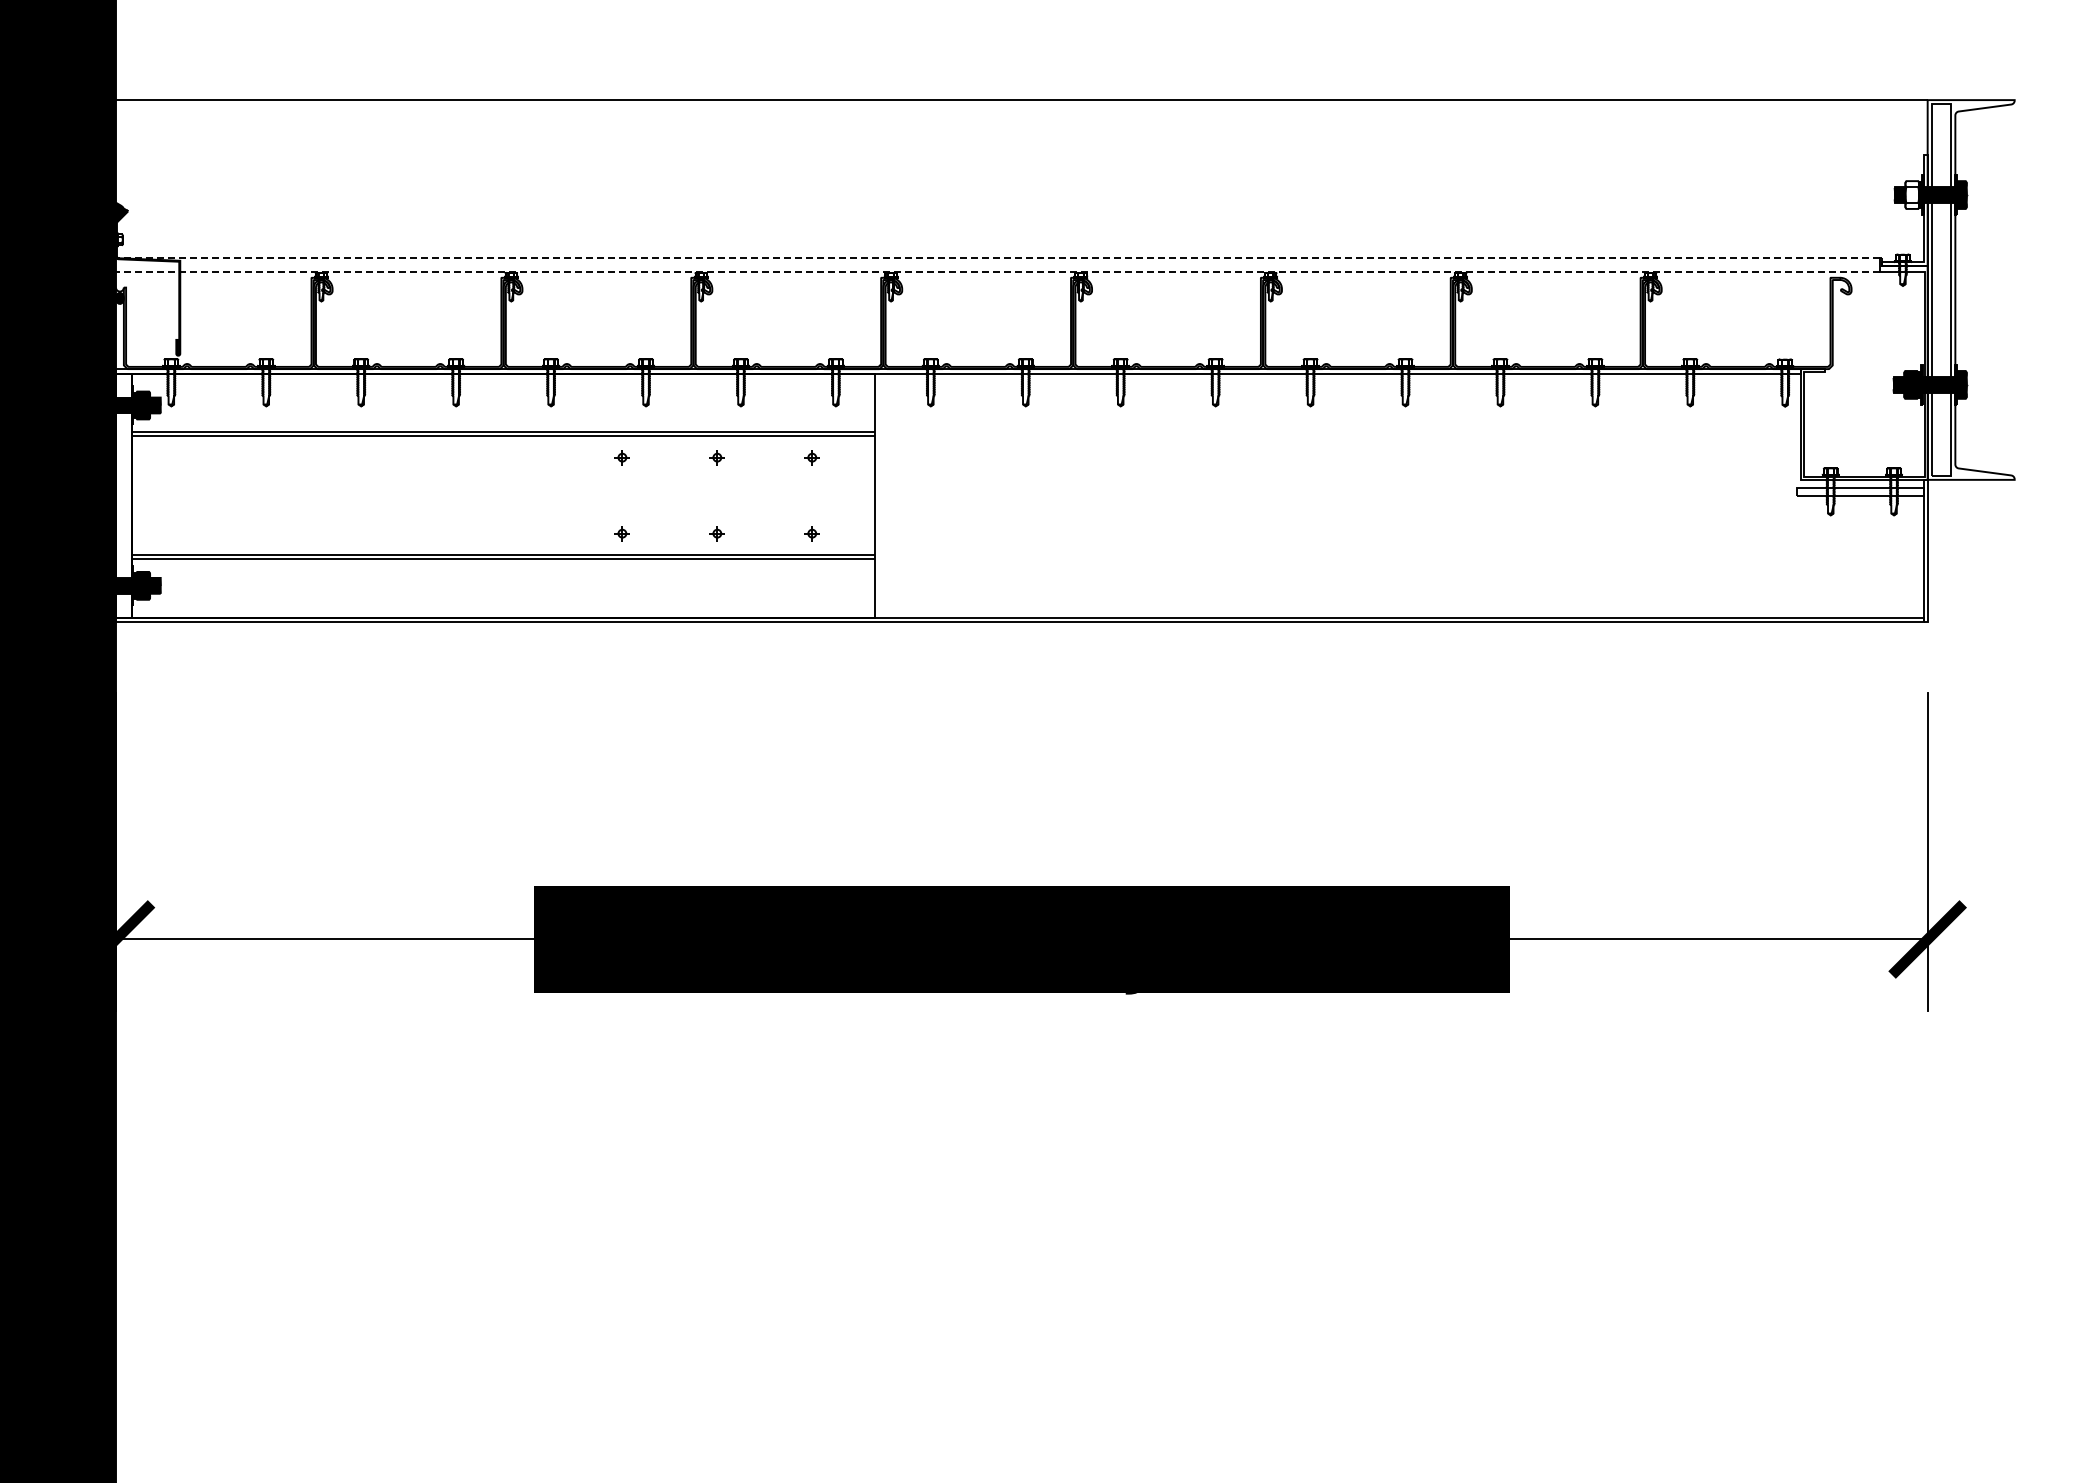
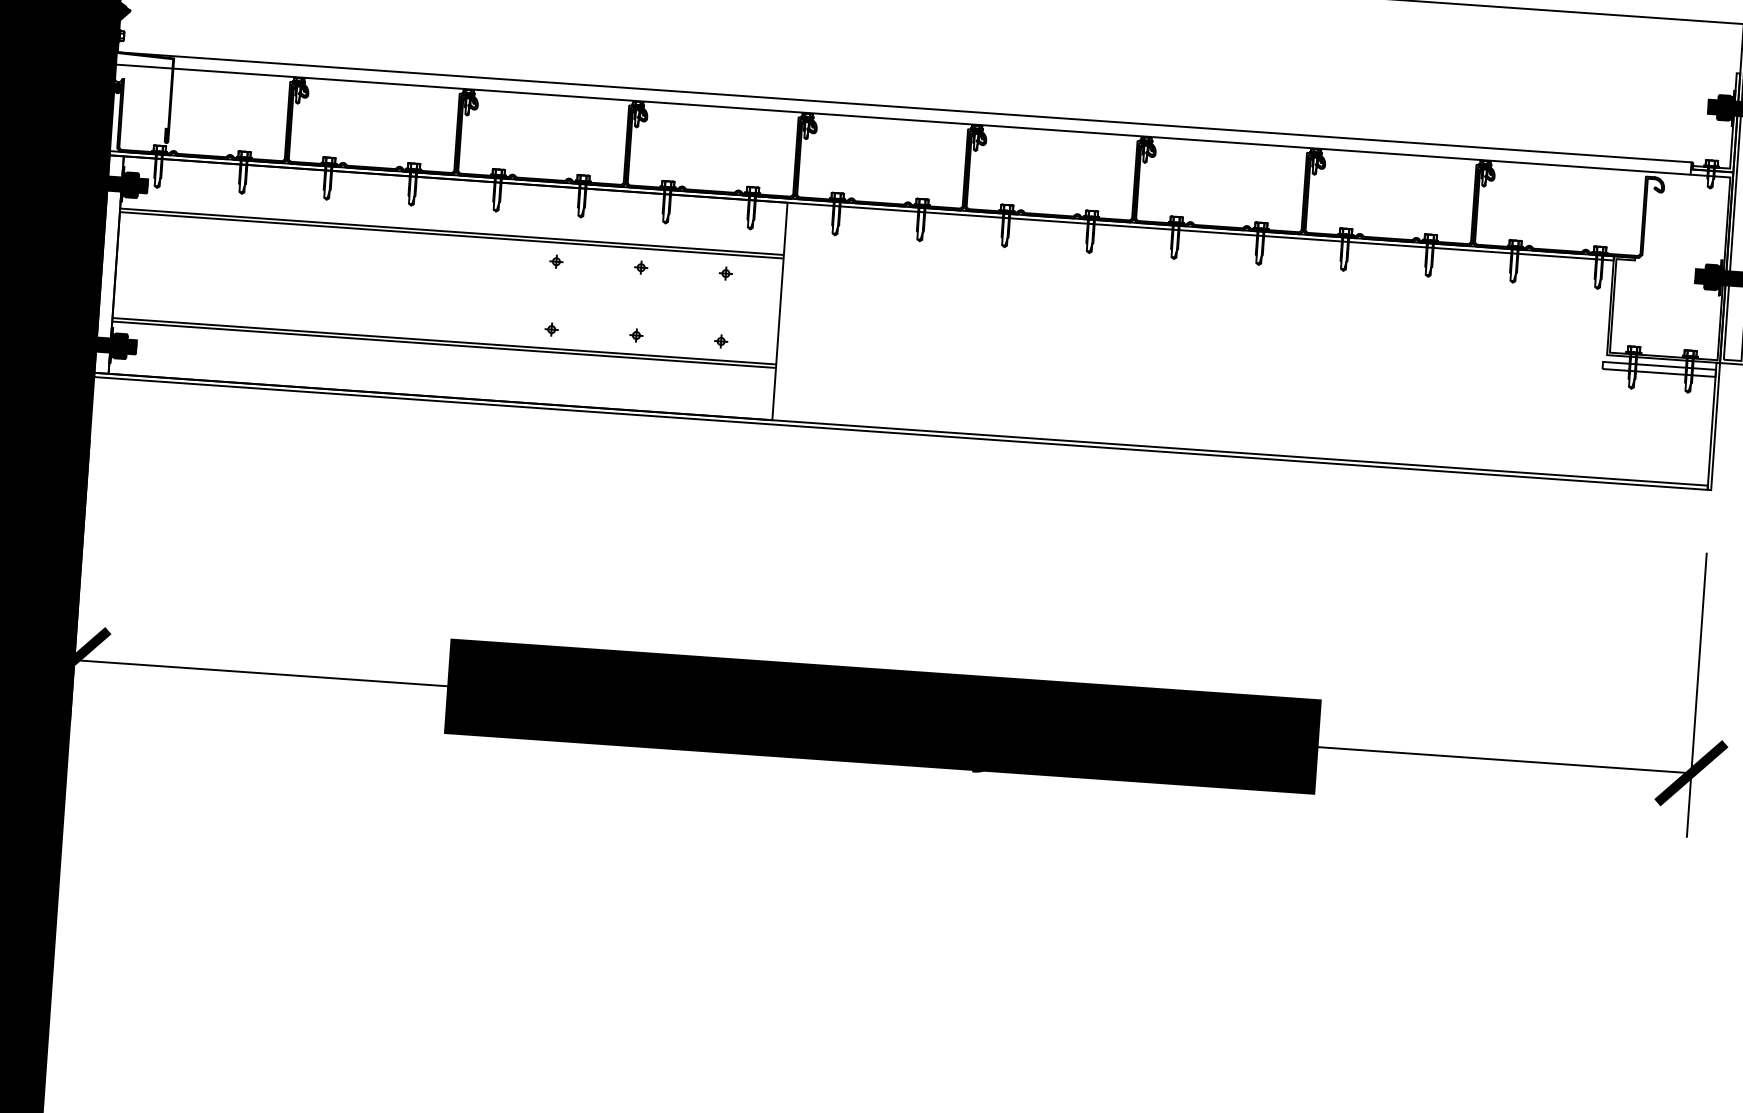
fill: (1912, 194) -> (1724, 107), added
line: (997, 258) -> (903, 107), dashed -> solid
line: (997, 272) -> (902, 119), dashed -> solid

